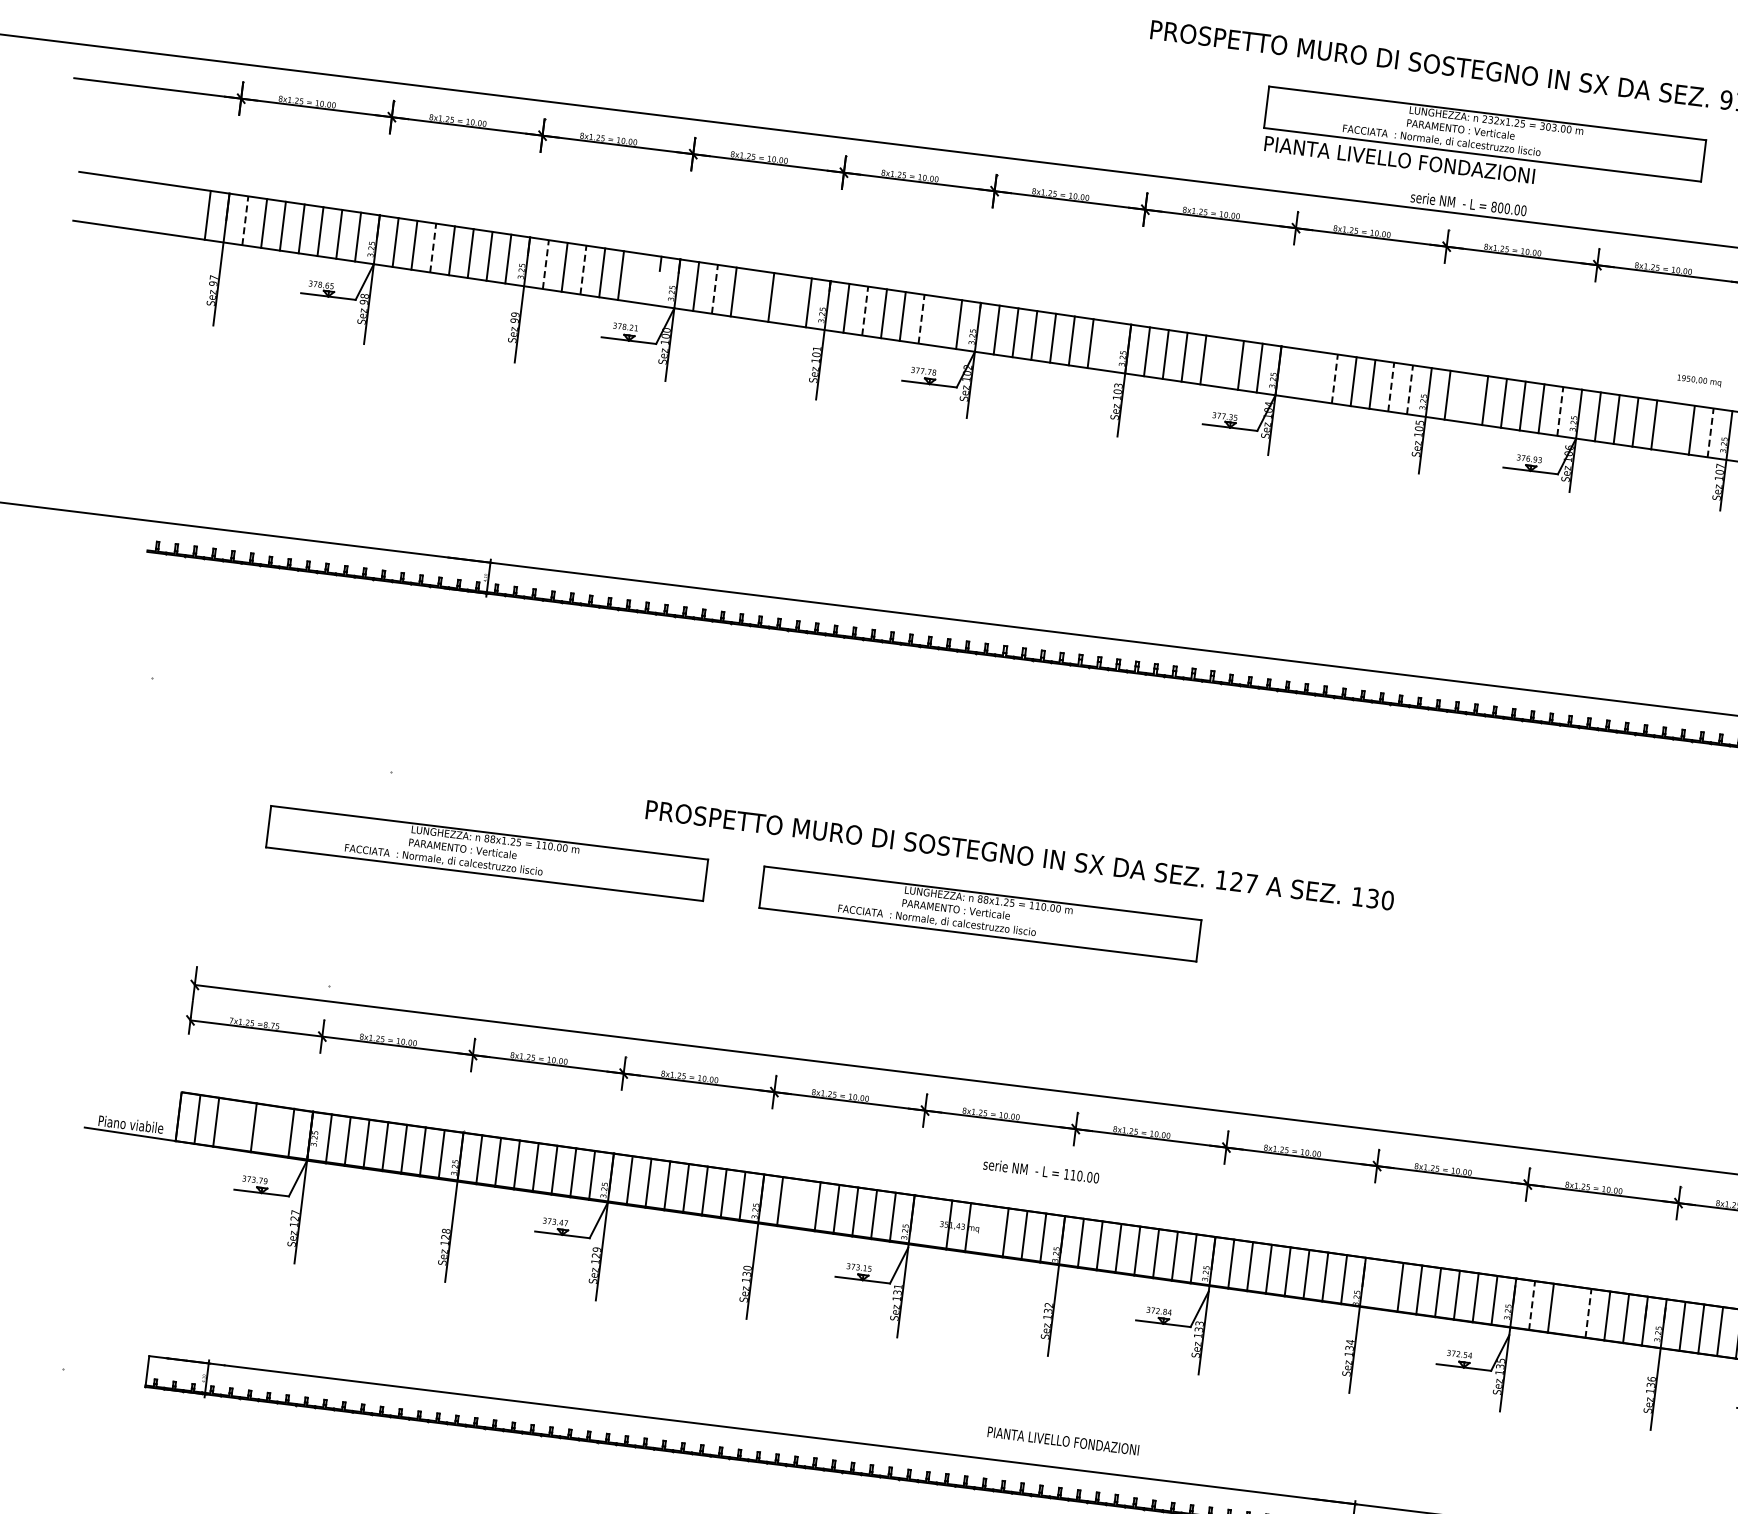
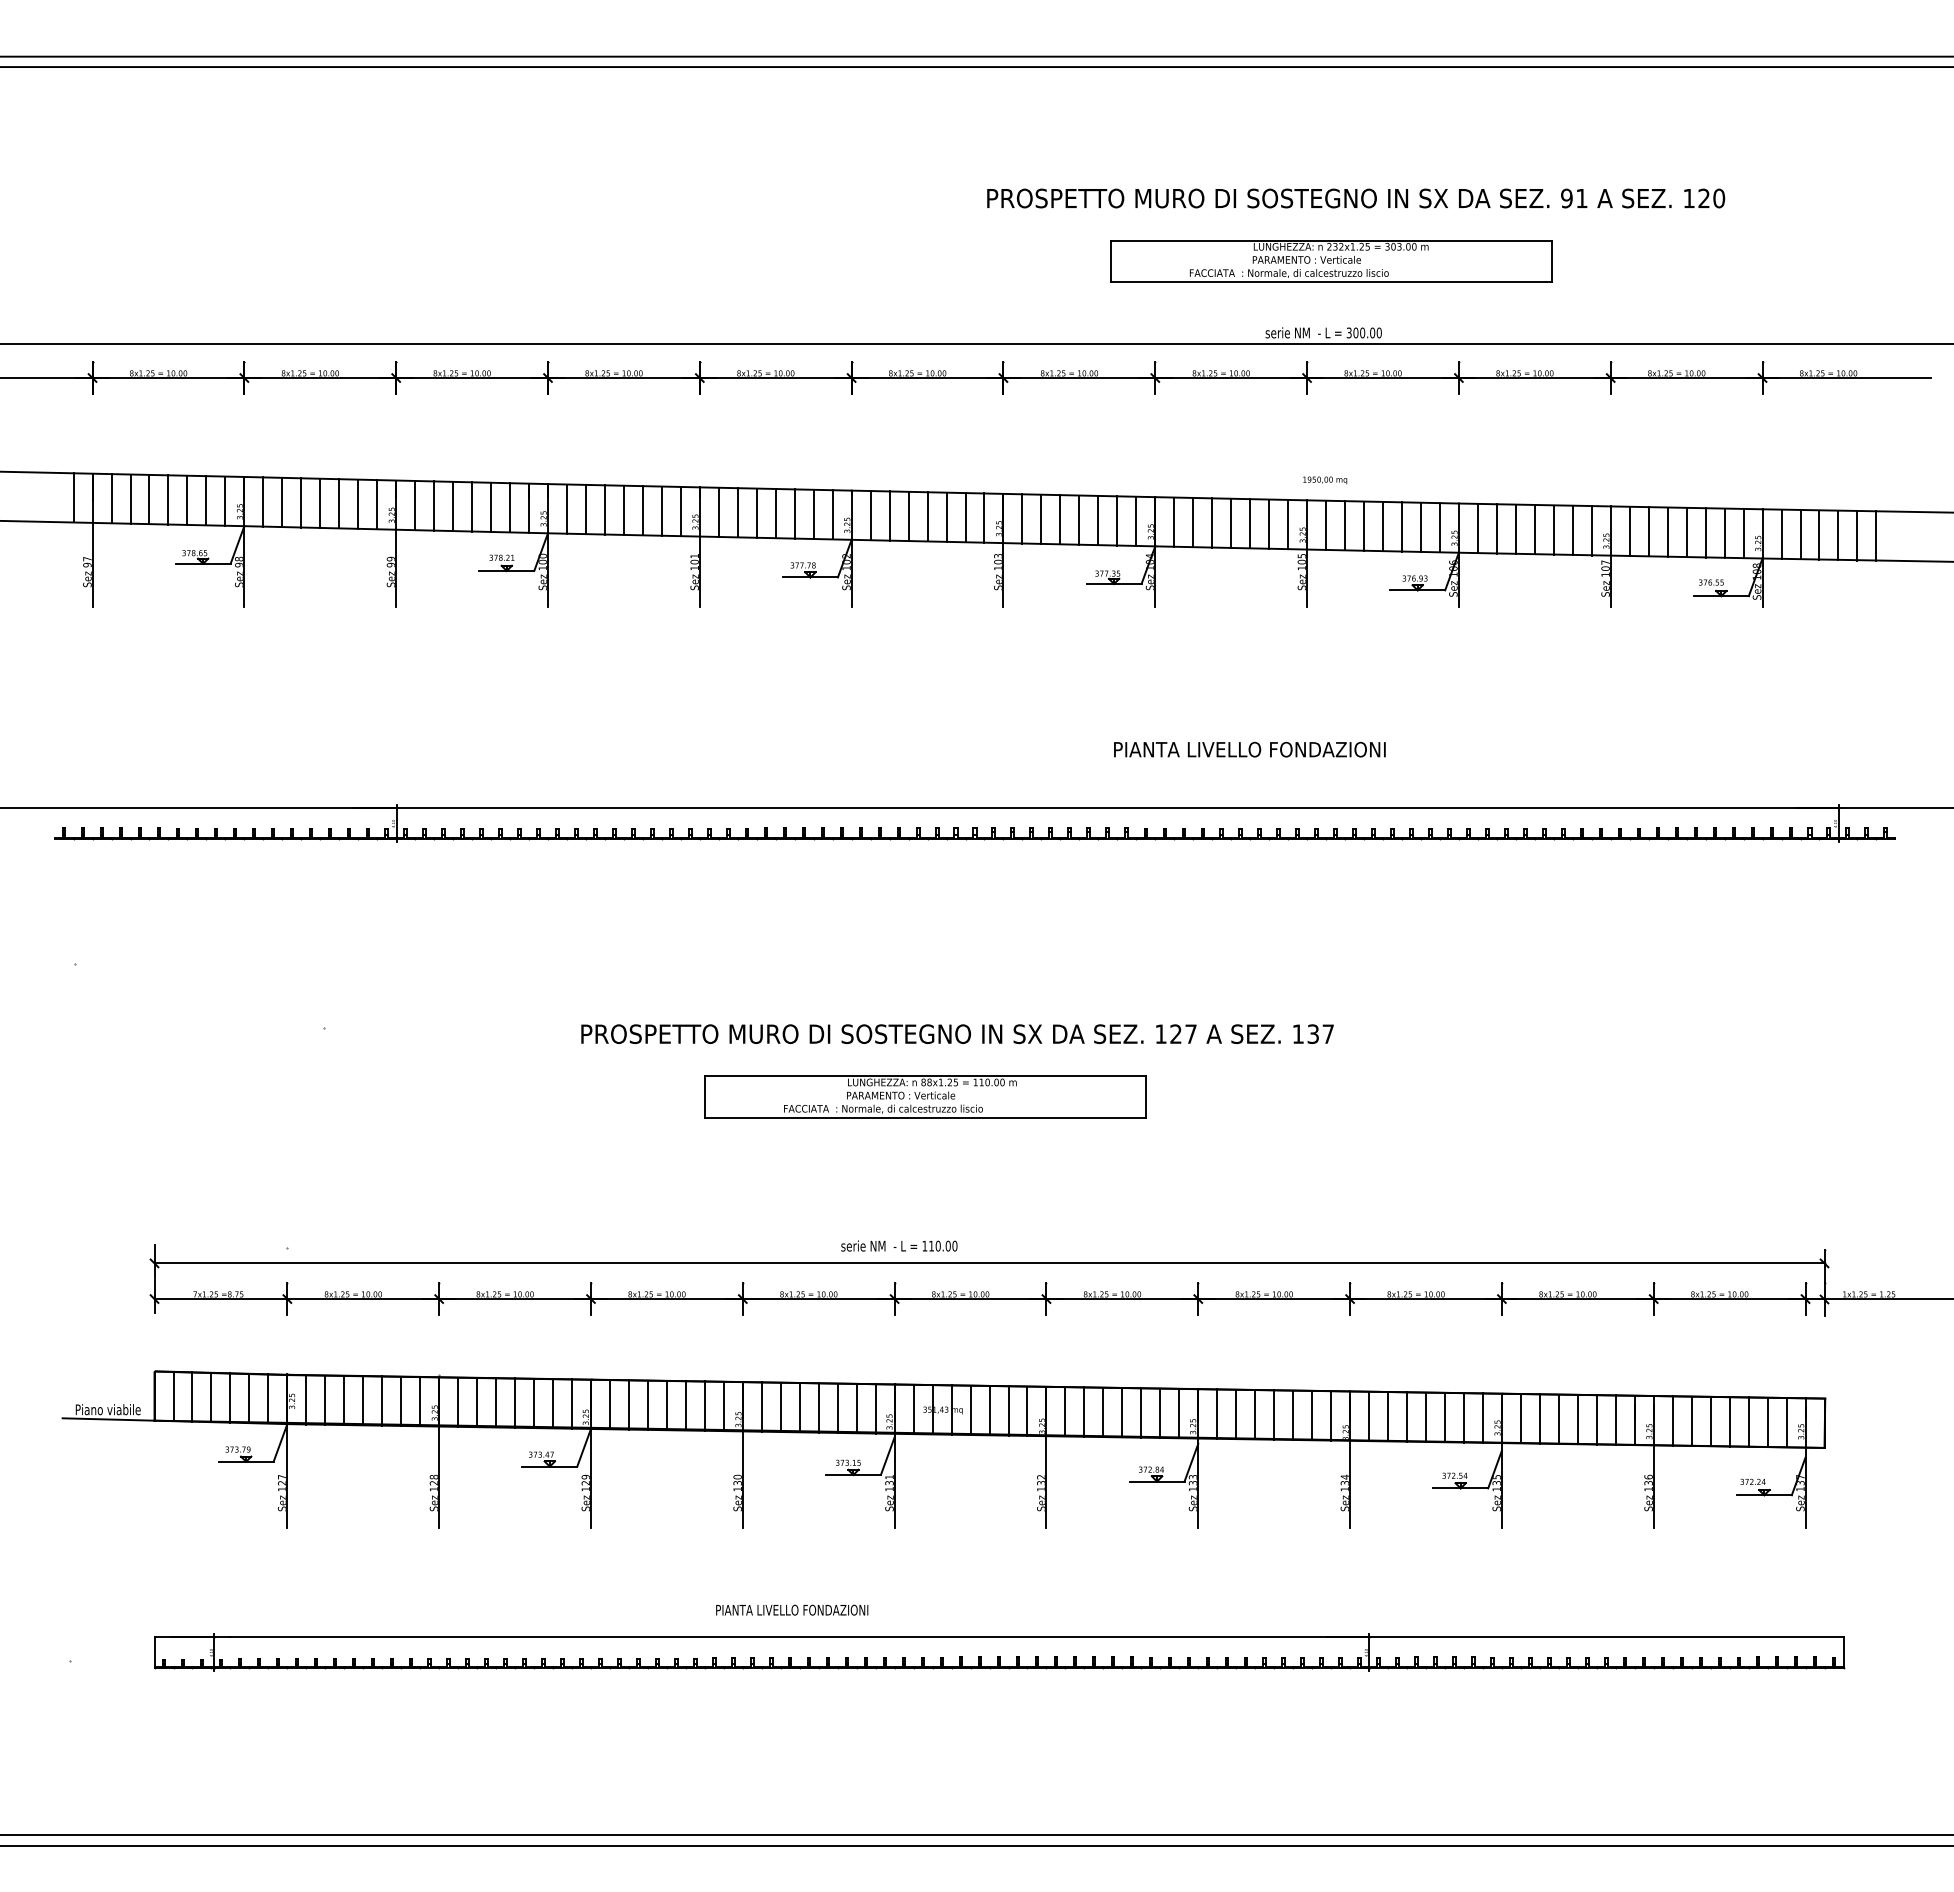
text: (1399, 159) -> (1249, 749), moved
text: (1493, 206) -> (1348, 332), 800.00 -> 300.00
line: (245, 220) -> (111, 498), dashed -> solid
line: (433, 247) -> (301, 502), dashed -> solid
line: (546, 264) -> (415, 505), dashed -> solid
line: (583, 270) -> (453, 506), dashed -> solid
line: (640, 278) -> (510, 507), added
line: (659, 280) -> (529, 507), added
line: (714, 289) -> (585, 509), dashed -> solid
line: (752, 293) -> (623, 509), added
line: (789, 299) -> (661, 510), added
line: (864, 310) -> (737, 512), dashed -> solid
line: (921, 319) -> (794, 514), dashed -> solid
line: (940, 321) -> (813, 514), added
line: (1109, 345) -> (984, 517), added
line: (1222, 362) -> (1098, 520), added
line: (1297, 372) -> (1174, 521), added
line: (1316, 376) -> (1193, 522), added
line: (1335, 378) -> (1212, 522), dashed -> solid
text: (1699, 380) -> (1325, 480), moved
line: (1391, 387) -> (1269, 524), dashed -> solid
line: (1410, 389) -> (1288, 524), dashed -> solid
line: (1466, 397) -> (1345, 525), added
line: (1559, 411) -> (1439, 527), dashed -> solid
line: (1672, 427) -> (1553, 529), added
line: (1710, 432) -> (1591, 530), dashed -> solid
part: (487, 852) -> (428, 1096), removed
text: (1388, 899) -> (1328, 1033), 130 -> 137
line: (235, 1125) -> (211, 1397), added
line: (272, 1129) -> (249, 1397), added
text: (1041, 1170) -> (899, 1245), moved
line: (798, 1204) -> (780, 1407), added
line: (930, 1222) -> (913, 1409), added
line: (986, 1230) -> (970, 1410), added
line: (1382, 1285) -> (1369, 1416), added
line: (1531, 1305) -> (1520, 1418), dashed -> solid
line: (1569, 1310) -> (1558, 1418), added
line: (1588, 1313) -> (1577, 1419), dashed -> solid
text: (1063, 1440) -> (792, 1609), moved

